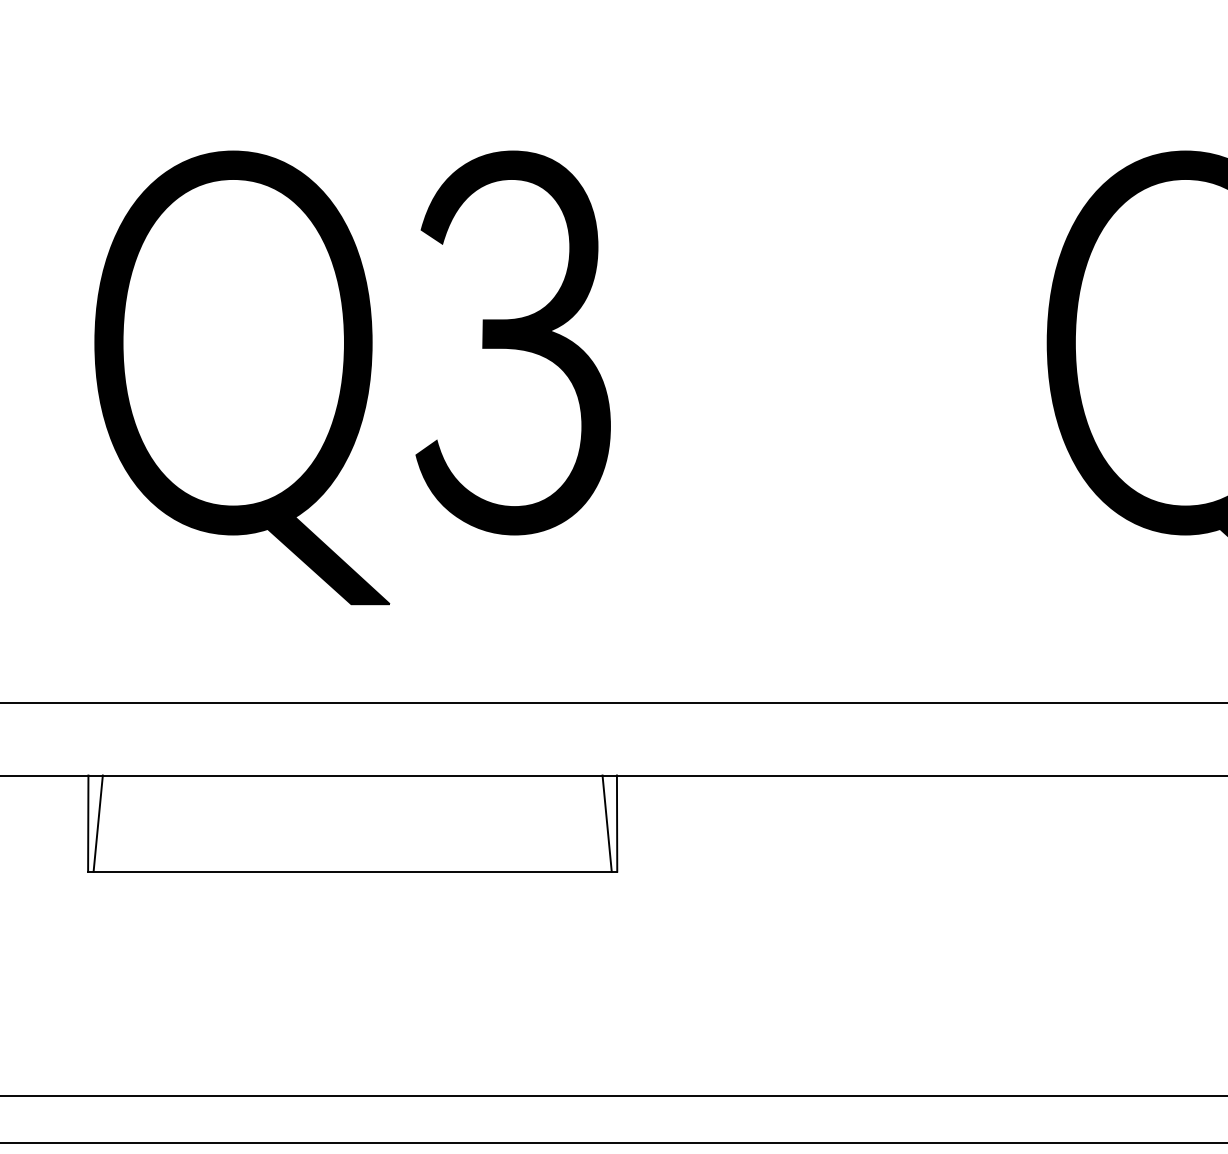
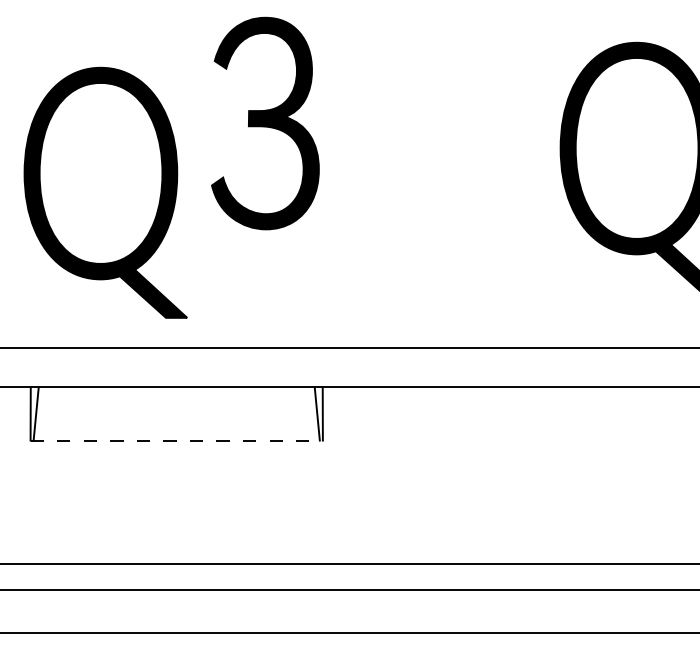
part: (513, 342) -> (265, 123), moved
part: (241, 377) -> (105, 192), moved
line: (354, 871) -> (177, 440), solid -> dashed

